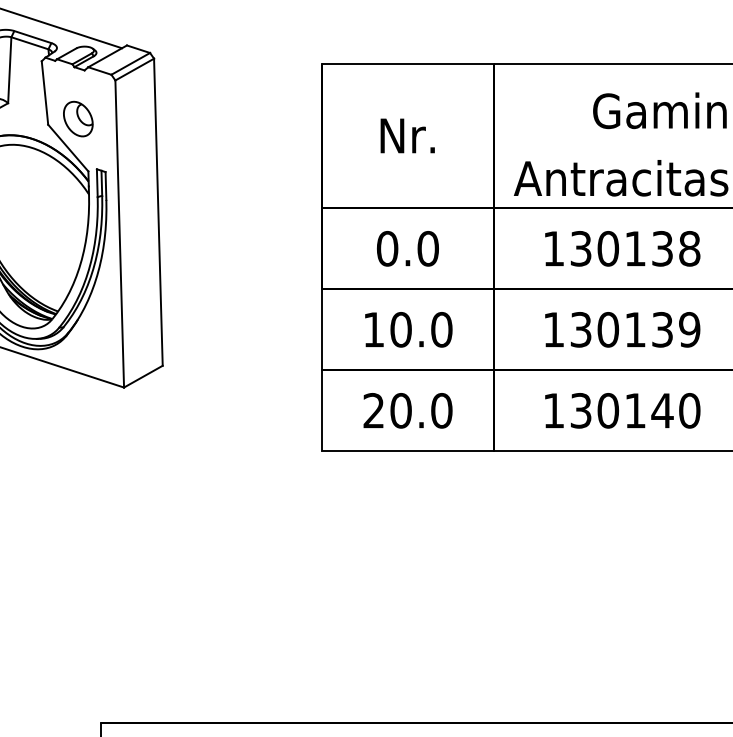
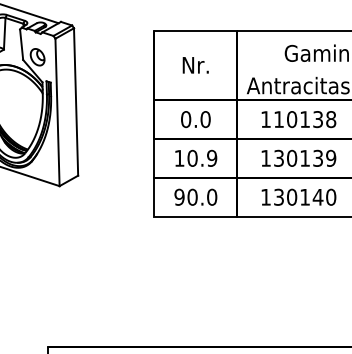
text: (579, 248) -> (278, 119), 130138 -> 110138
text: (442, 329) -> (212, 158), 10.0 -> 10.9
text: (373, 409) -> (179, 196), 20.0 -> 90.0

